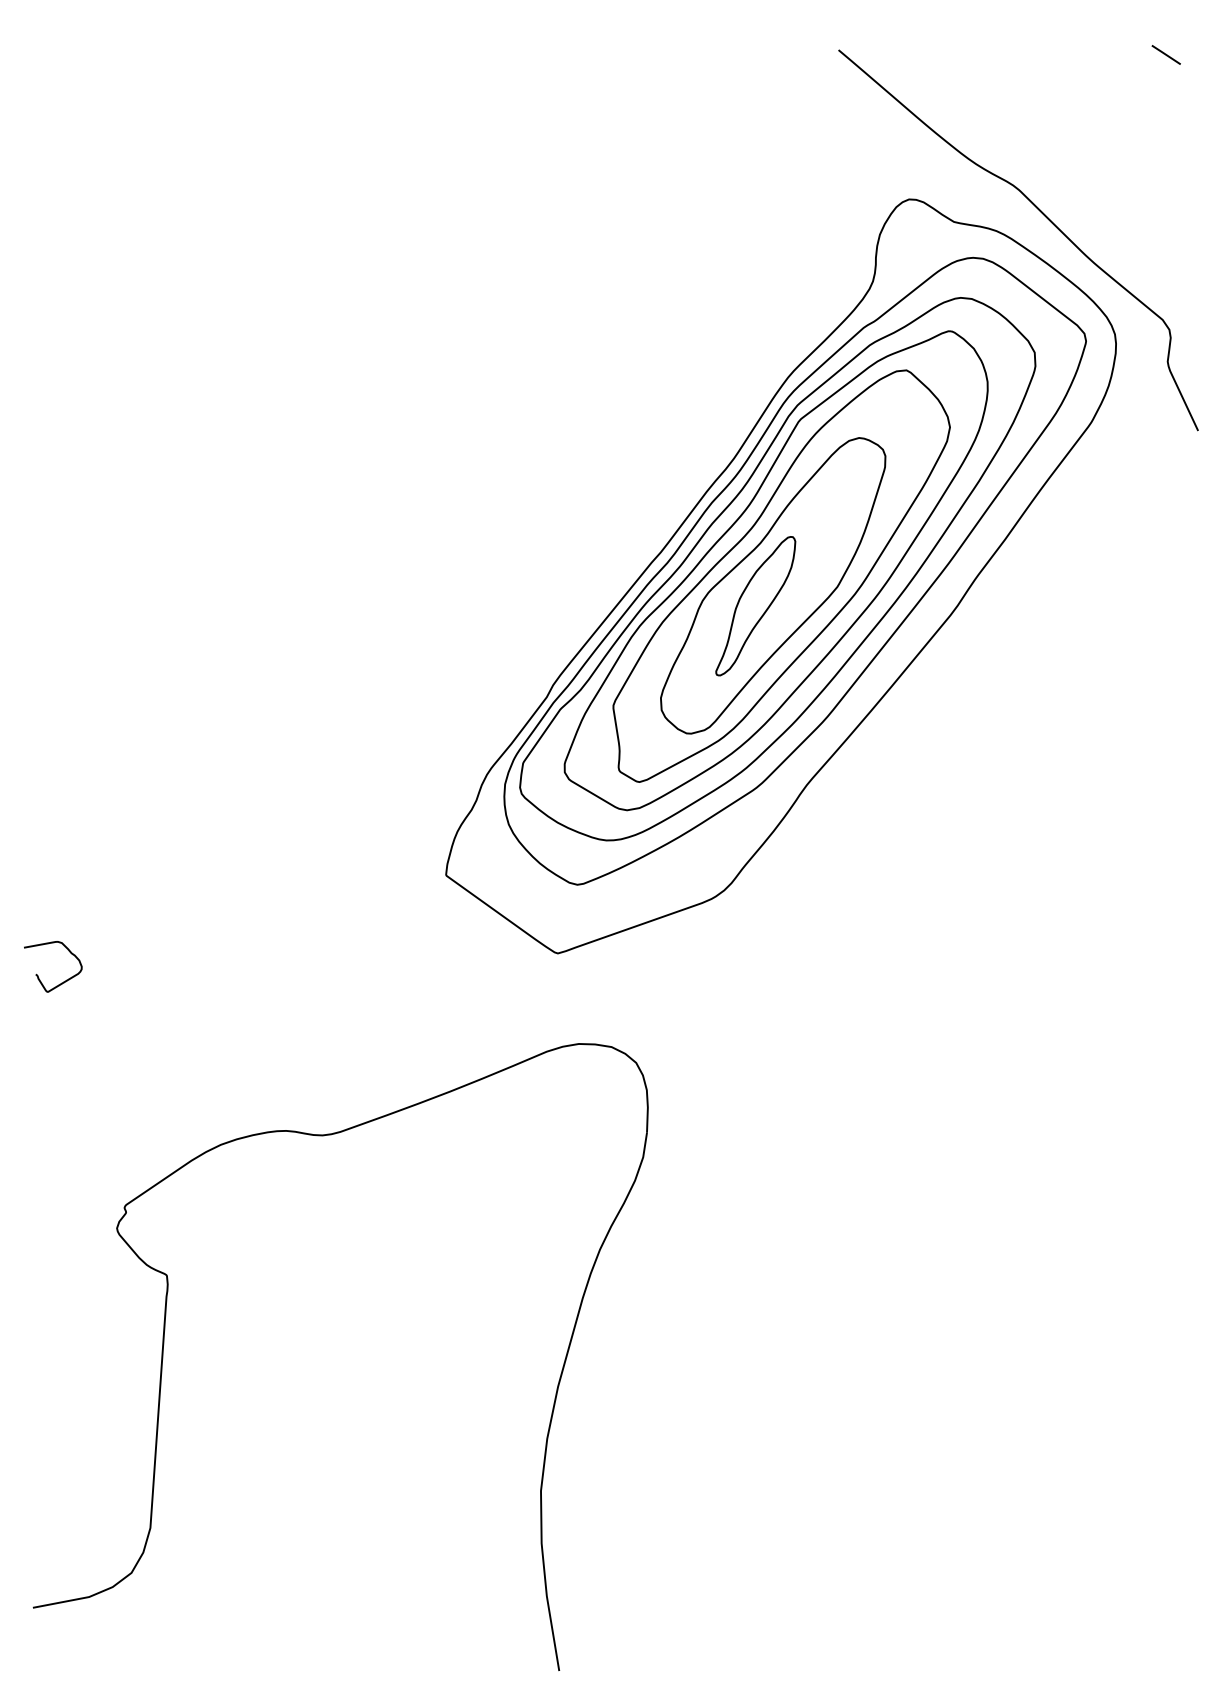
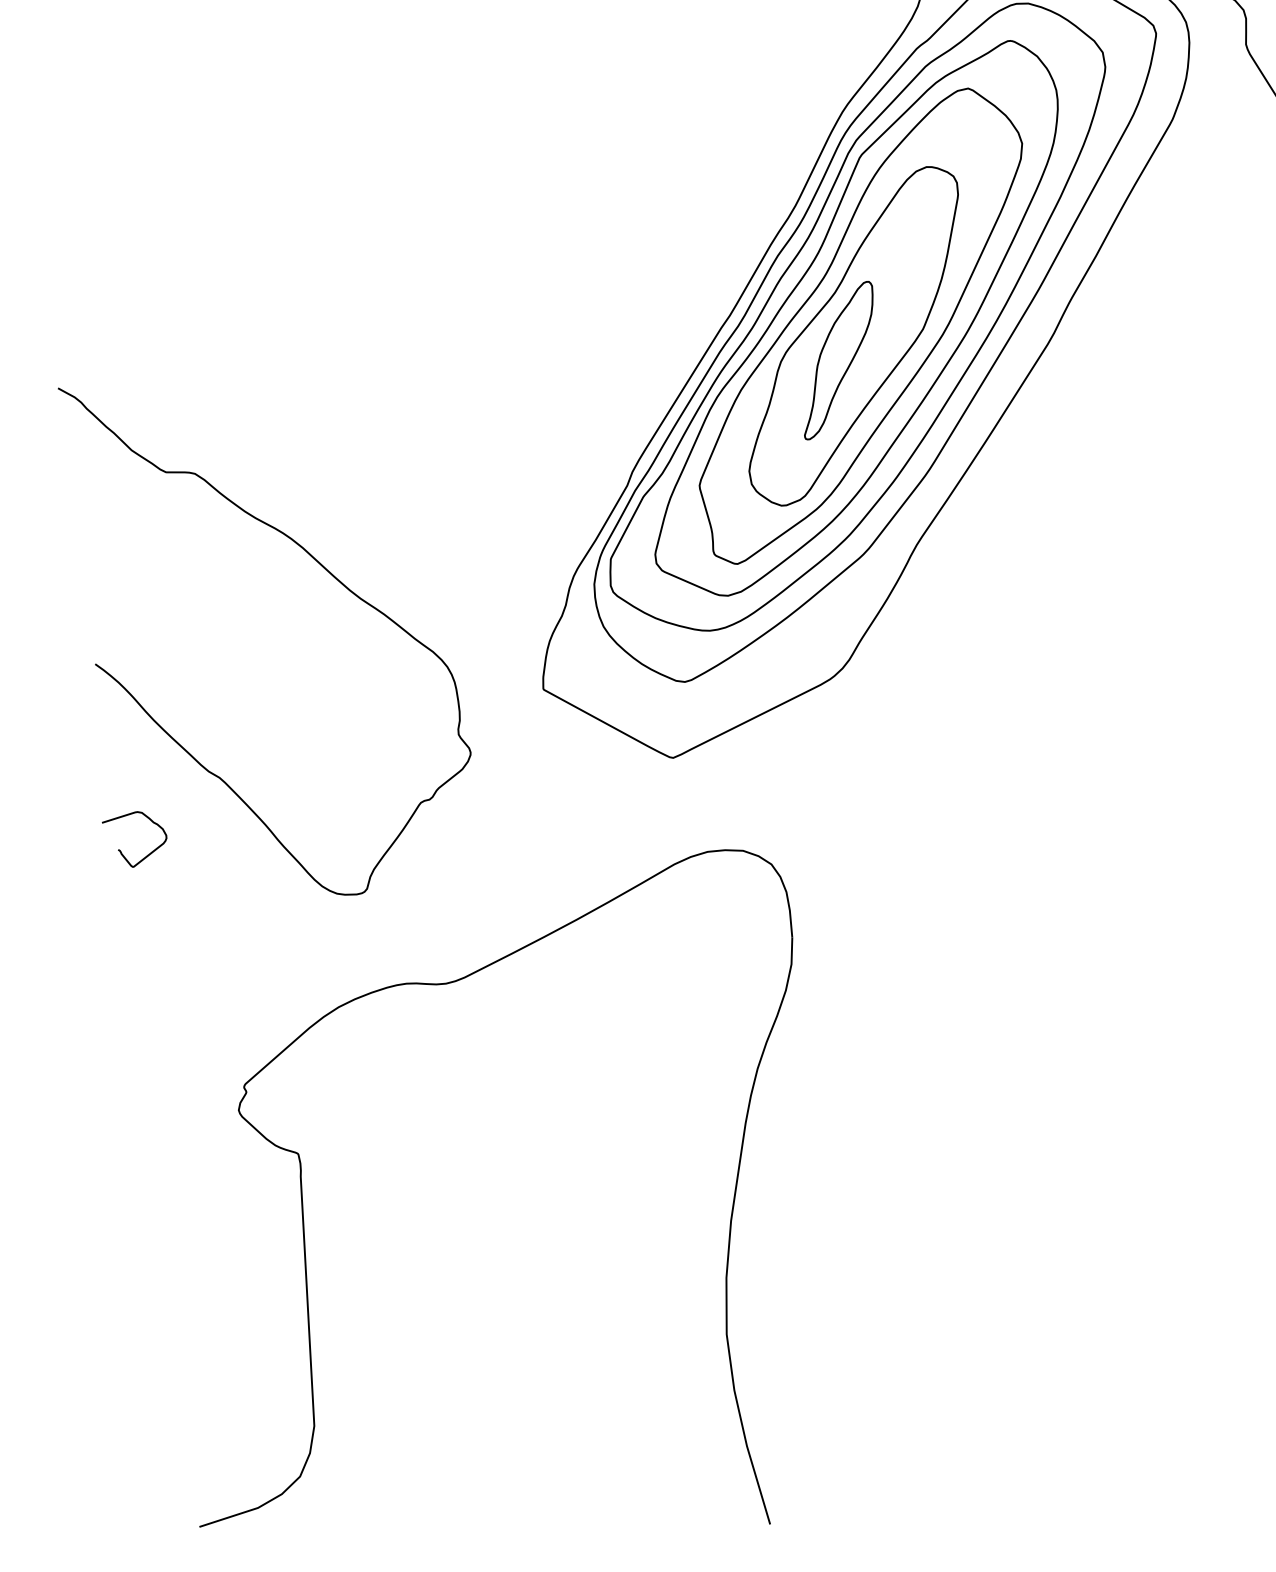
curve: (259, 741) -> (326, 571), added

